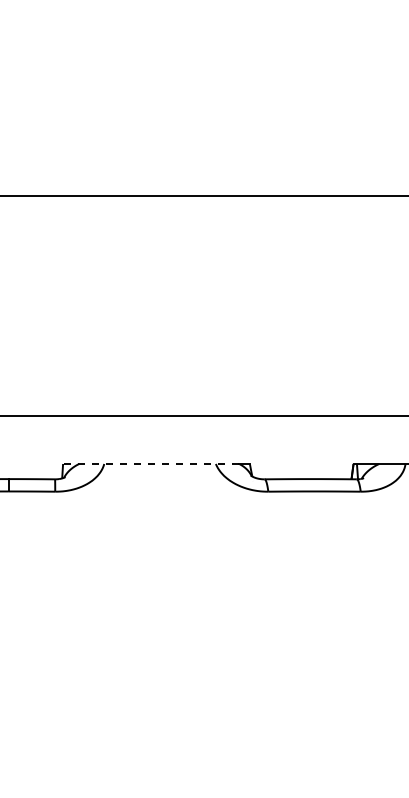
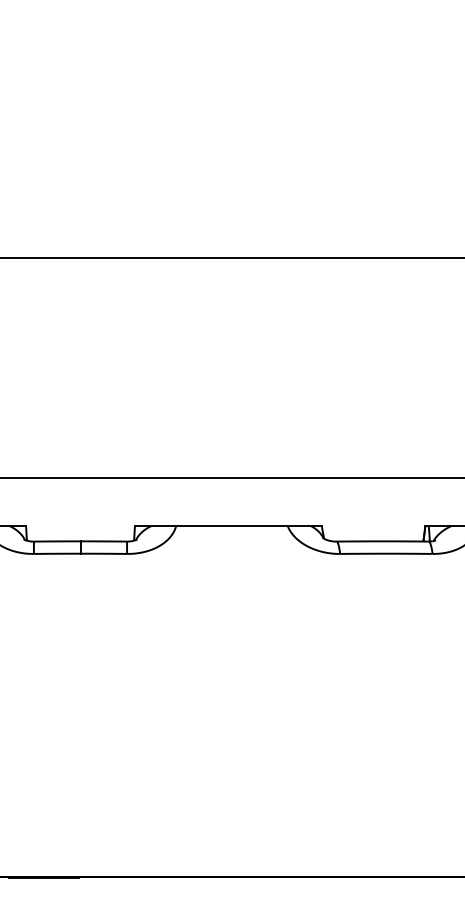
line: (150, 464) -> (222, 526), dashed -> solid

